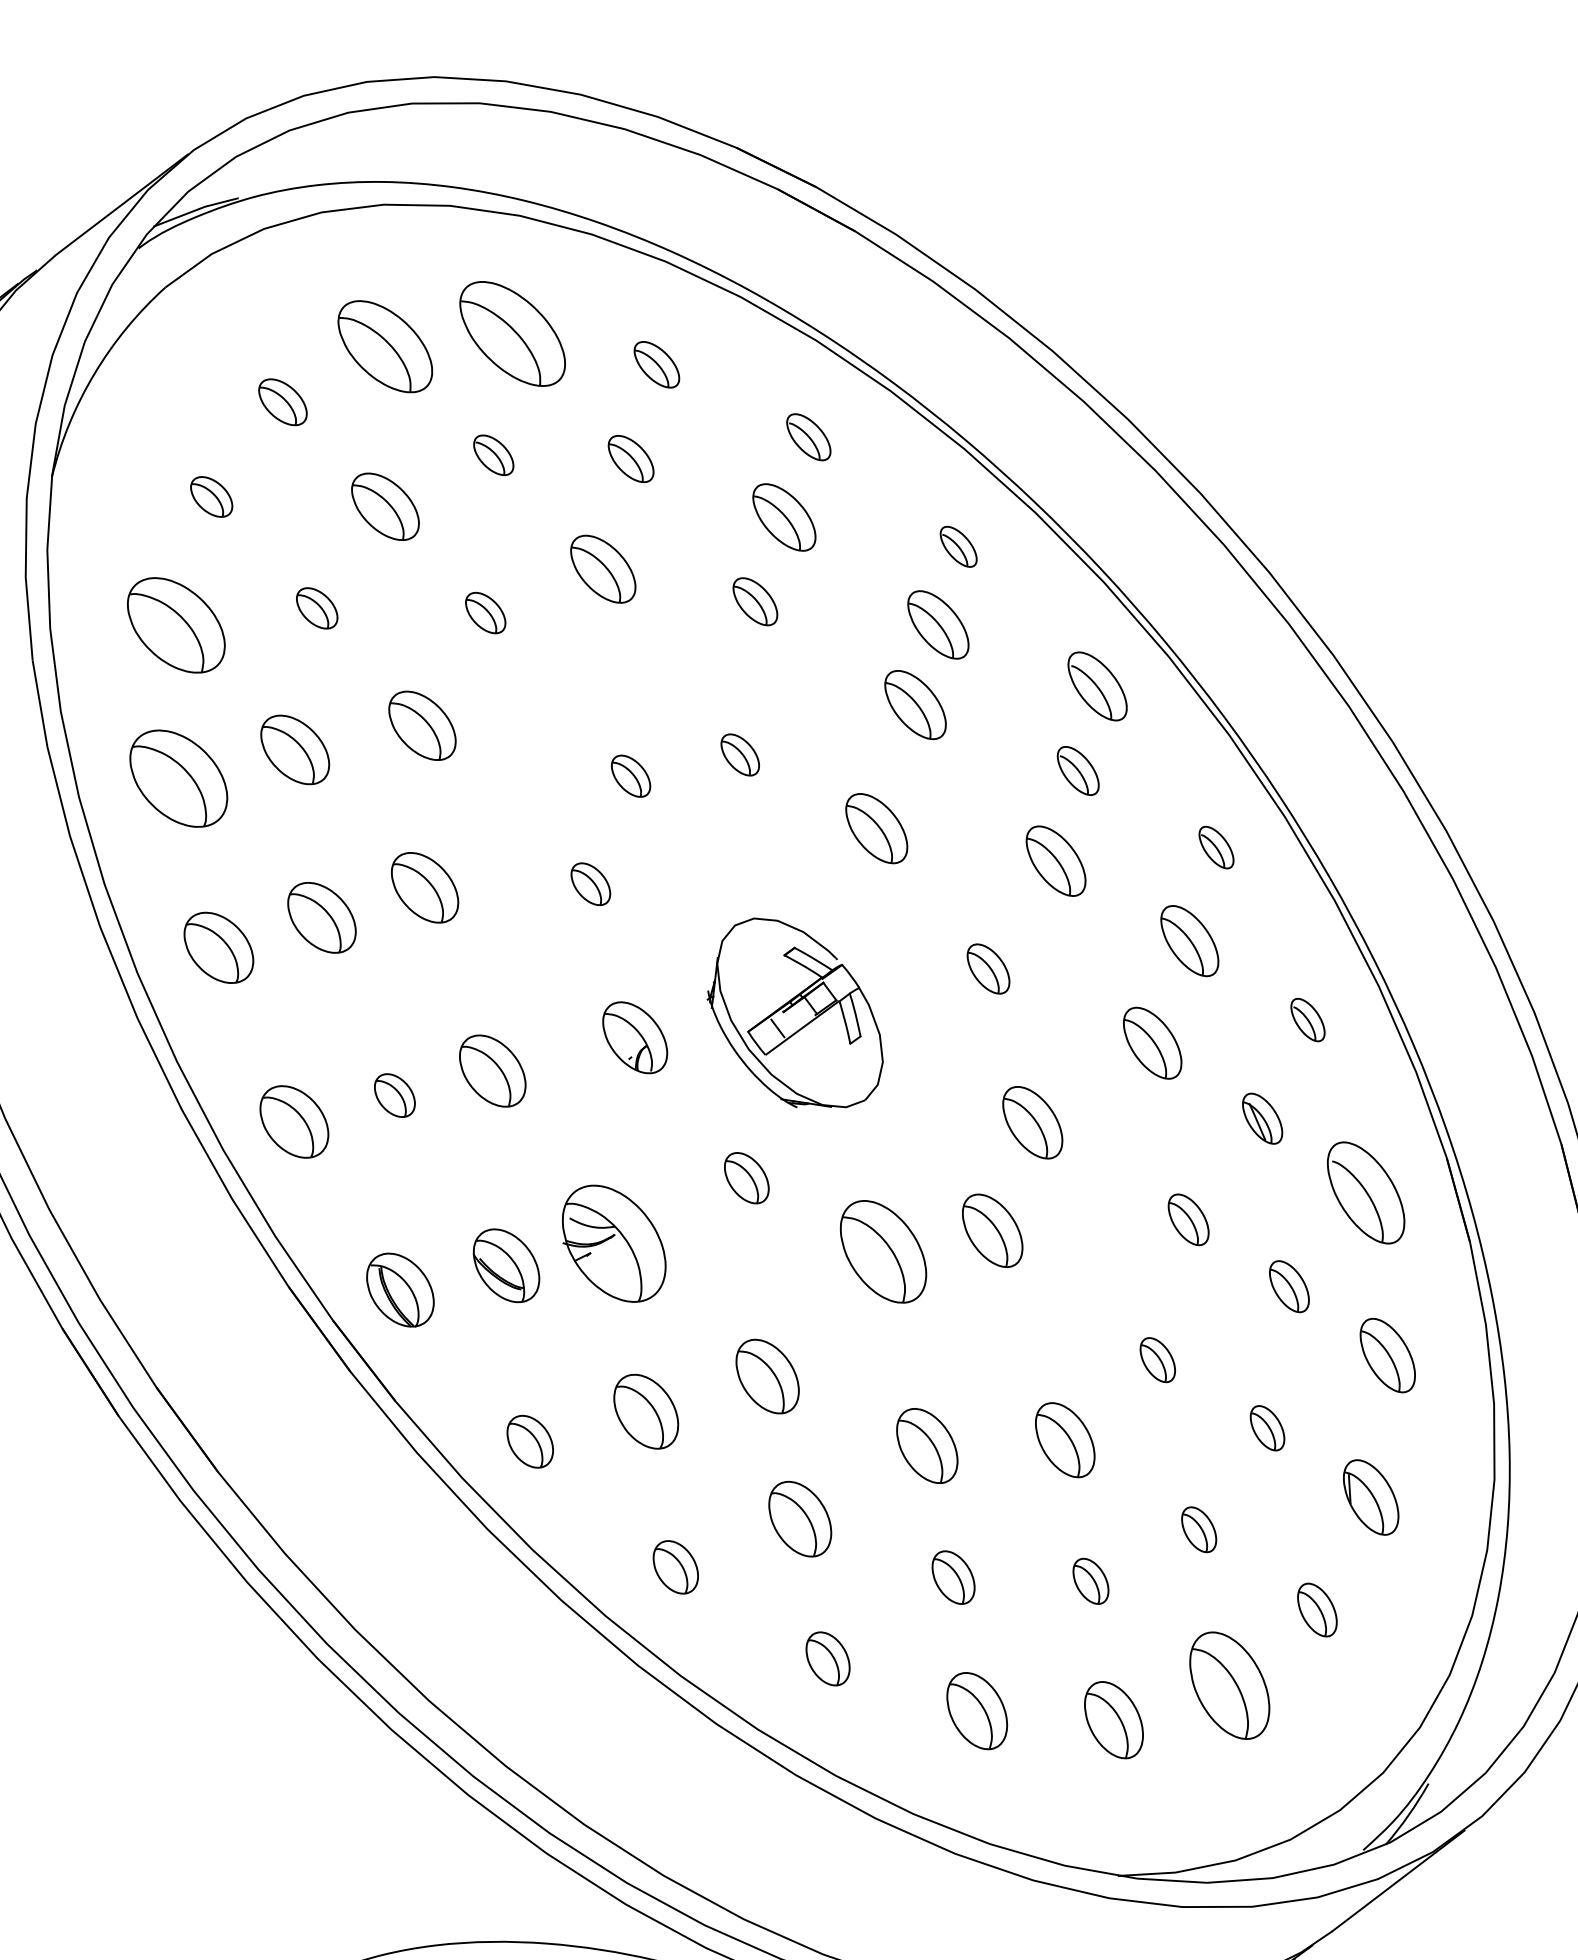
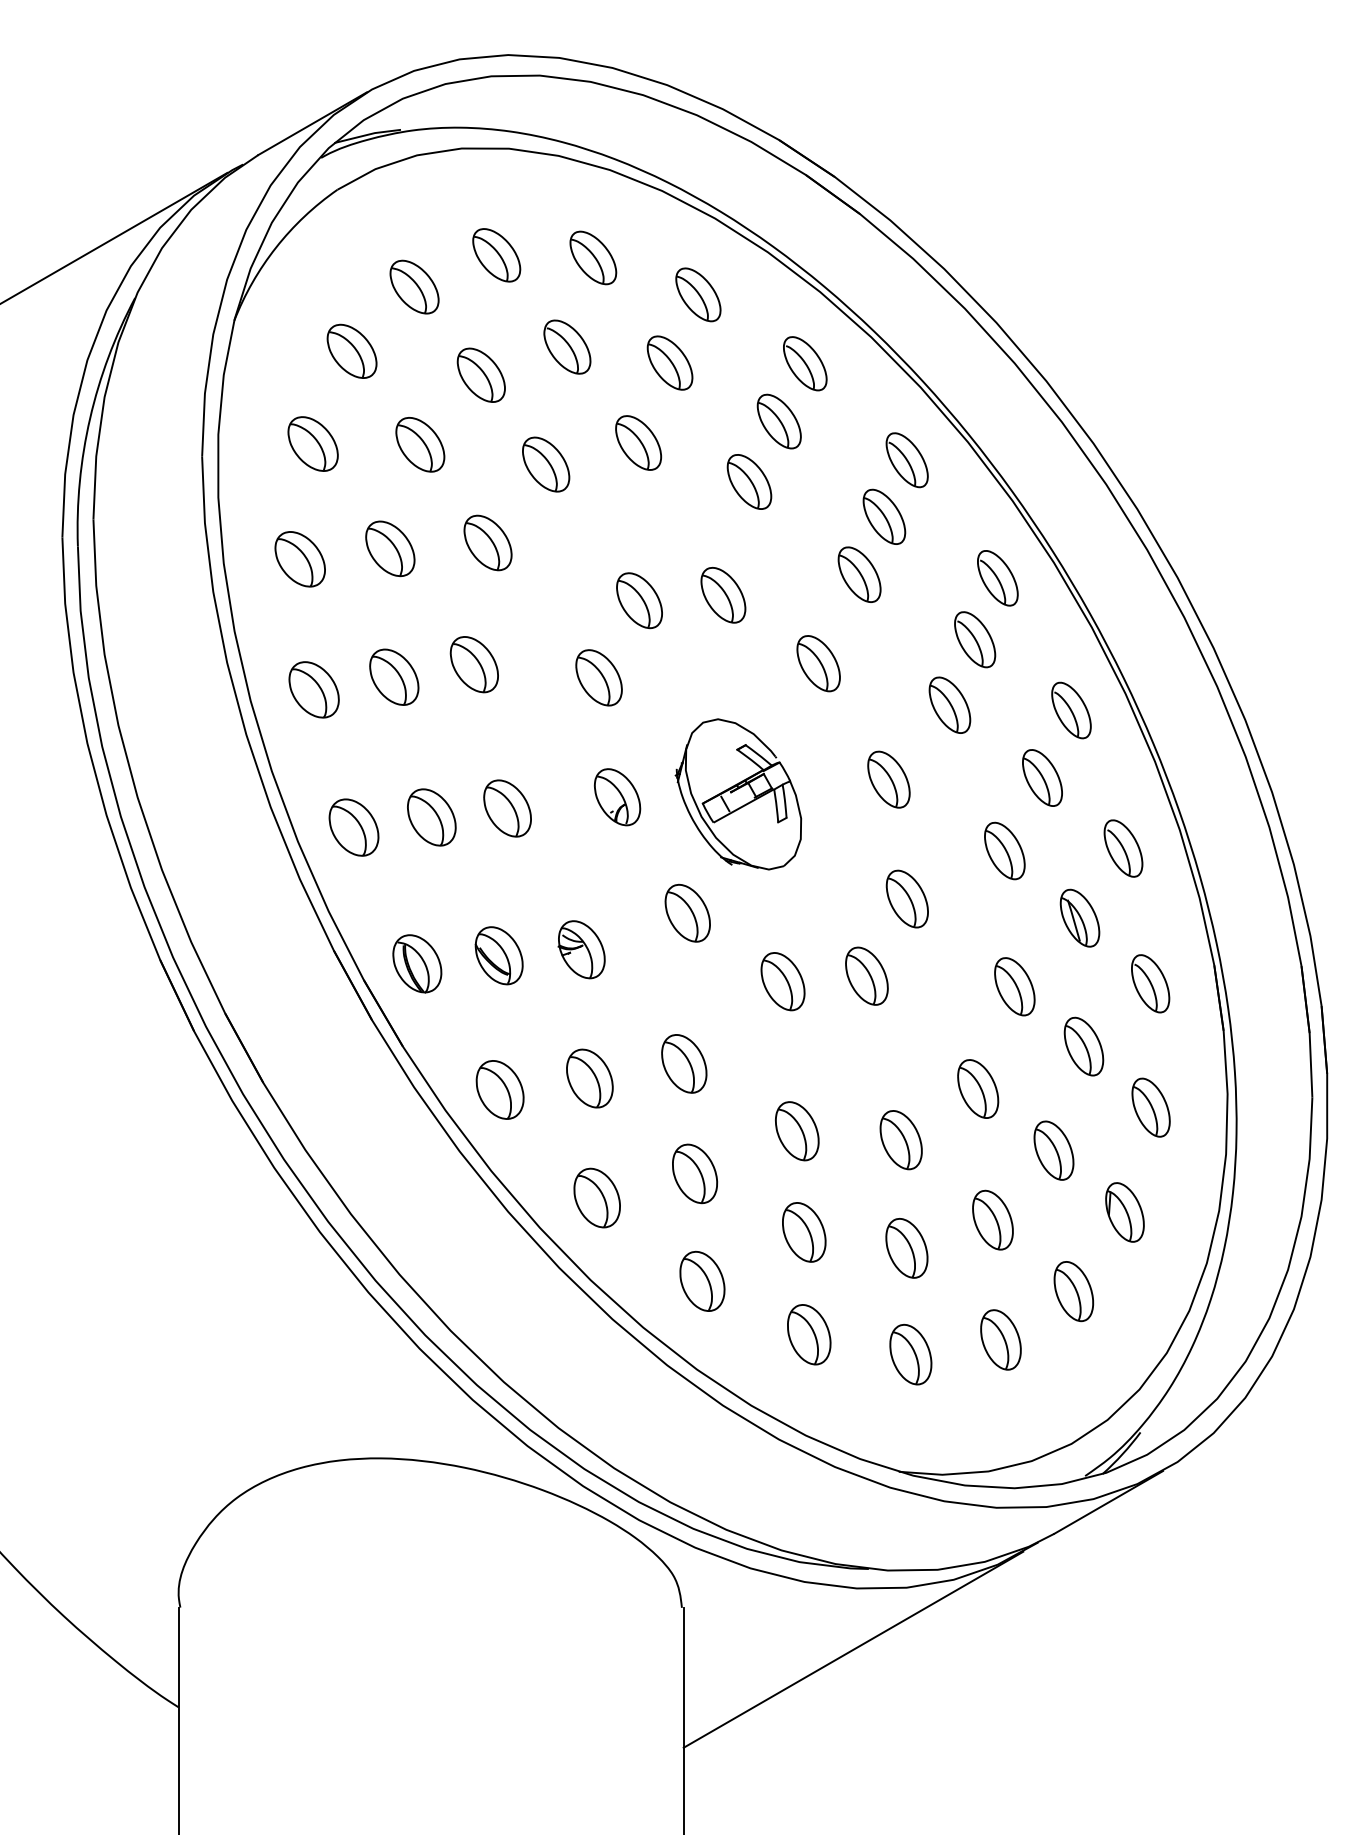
part: (512, 333) -> (593, 257), size x0.62
part: (385, 347) -> (496, 255), size x0.71
part: (656, 364) -> (698, 294), size x1.43
part: (282, 401) -> (414, 286), size x1.43
part: (809, 436) -> (805, 363), size x1.43
part: (493, 454) -> (567, 346), size x1.67
part: (630, 458) -> (669, 362), size x1.43
part: (210, 496) -> (351, 350), size x1.67
part: (957, 547) -> (906, 460), size x1.67
part: (755, 601) -> (749, 481), size x1.43
part: (317, 607) -> (420, 444), size x1.67
part: (486, 612) -> (546, 464), size x1.67
part: (175, 624) -> (312, 443), size x0.71
part: (740, 755) -> (723, 595), size x1.67
part: (1078, 770) -> (975, 639), size x1.43
part: (630, 775) -> (639, 600), size x1.67
part: (177, 779) -> (299, 559), size x0.71
part: (1216, 847) -> (1071, 710), size x1.67
part: (590, 883) -> (598, 677), size x1.67
part: (987, 968) -> (888, 779), size x1.43
part: (1307, 1019) -> (1123, 848), size x1.67
part: (394, 1095) -> (431, 817), size x1.67
part: (1261, 1117) -> (1079, 917), size x1.43
part: (746, 1177) -> (687, 912), size x1.43
part: (1366, 1192) -> (1150, 983), size x0.71
part: (1188, 1219) -> (1014, 986), size x1.43
part: (613, 1243) -> (581, 949), size x0.62
part: (882, 1251) -> (782, 981), size x0.71
part: (1288, 1286) -> (1083, 1046), size x1.43
part: (1158, 1359) -> (978, 1088), size x1.67
part: (1266, 1428) -> (1053, 1150), size x1.67
part: (529, 1441) -> (499, 1089), size x1.43
part: (1198, 1529) -> (992, 1219), size x1.67
part: (674, 1566) -> (596, 1197), size x1.43
part: (953, 1577) -> (804, 1232), size x1.43
part: (1090, 1581) -> (906, 1248), size x1.67
part: (1316, 1609) -> (1073, 1291), size x1.43
part: (828, 1657) -> (702, 1280), size x1.43
part: (1229, 1685) -> (1000, 1339), size x0.71

